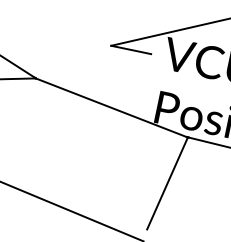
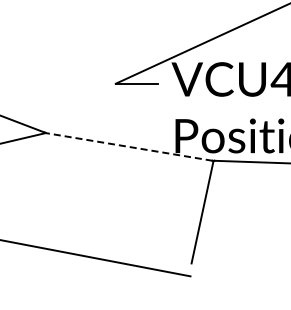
line: (110, 107) -> (128, 146), solid -> dashed

